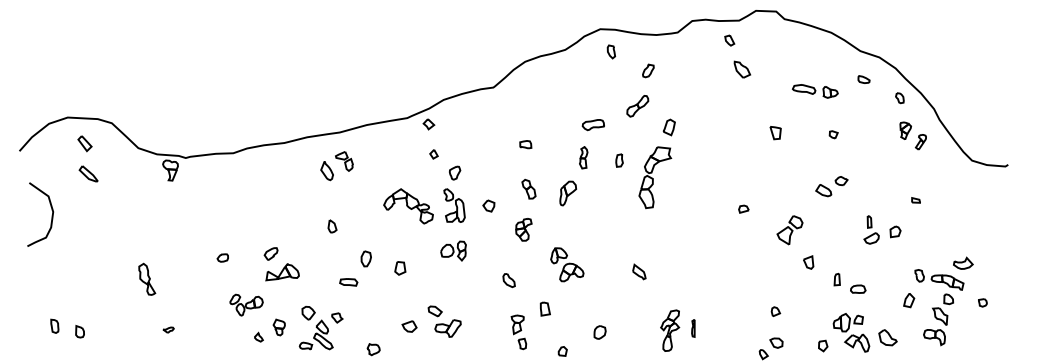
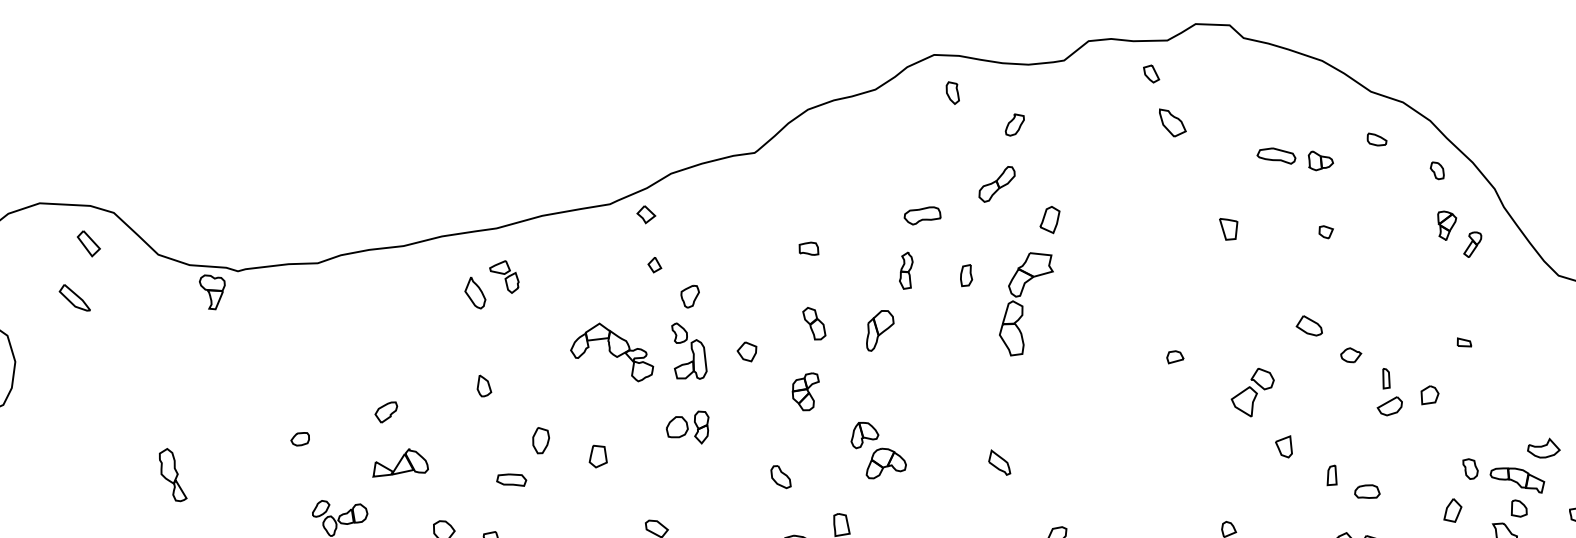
part: (84, 143) -> (88, 243), moved
part: (841, 180) -> (1351, 354), moved
part: (270, 253) -> (385, 411), moved

